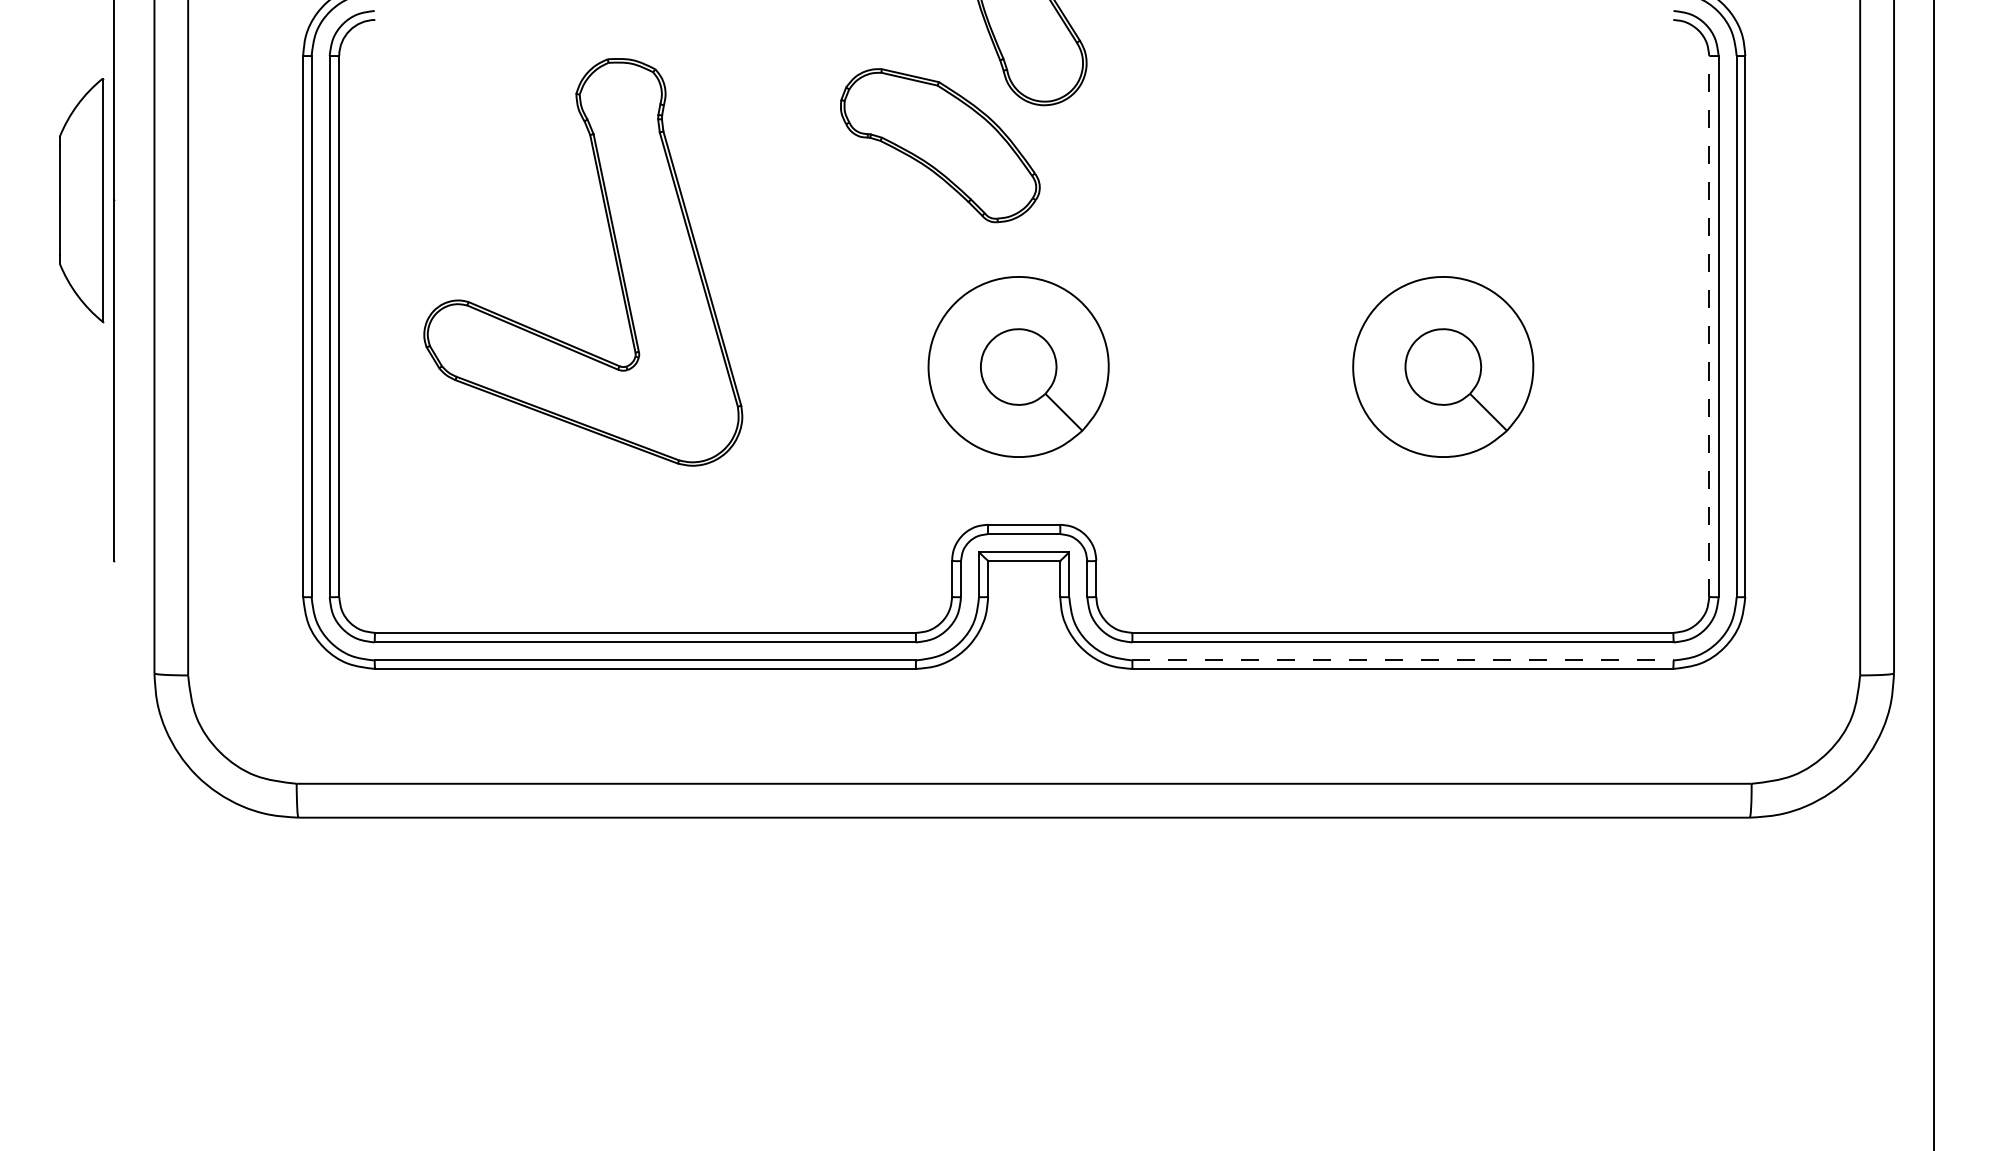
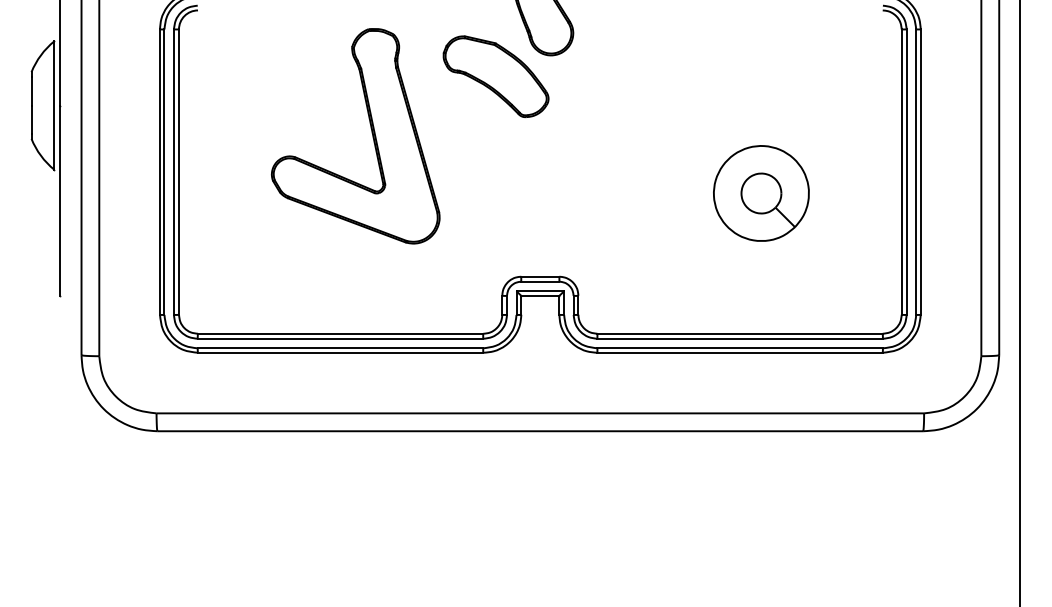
part: (613, 257) -> (371, 133), moved
line: (1708, 327) -> (901, 172), dashed -> solid
part: (1018, 366) -> (537, 193), removed
line: (1403, 660) -> (740, 348), dashed -> solid

